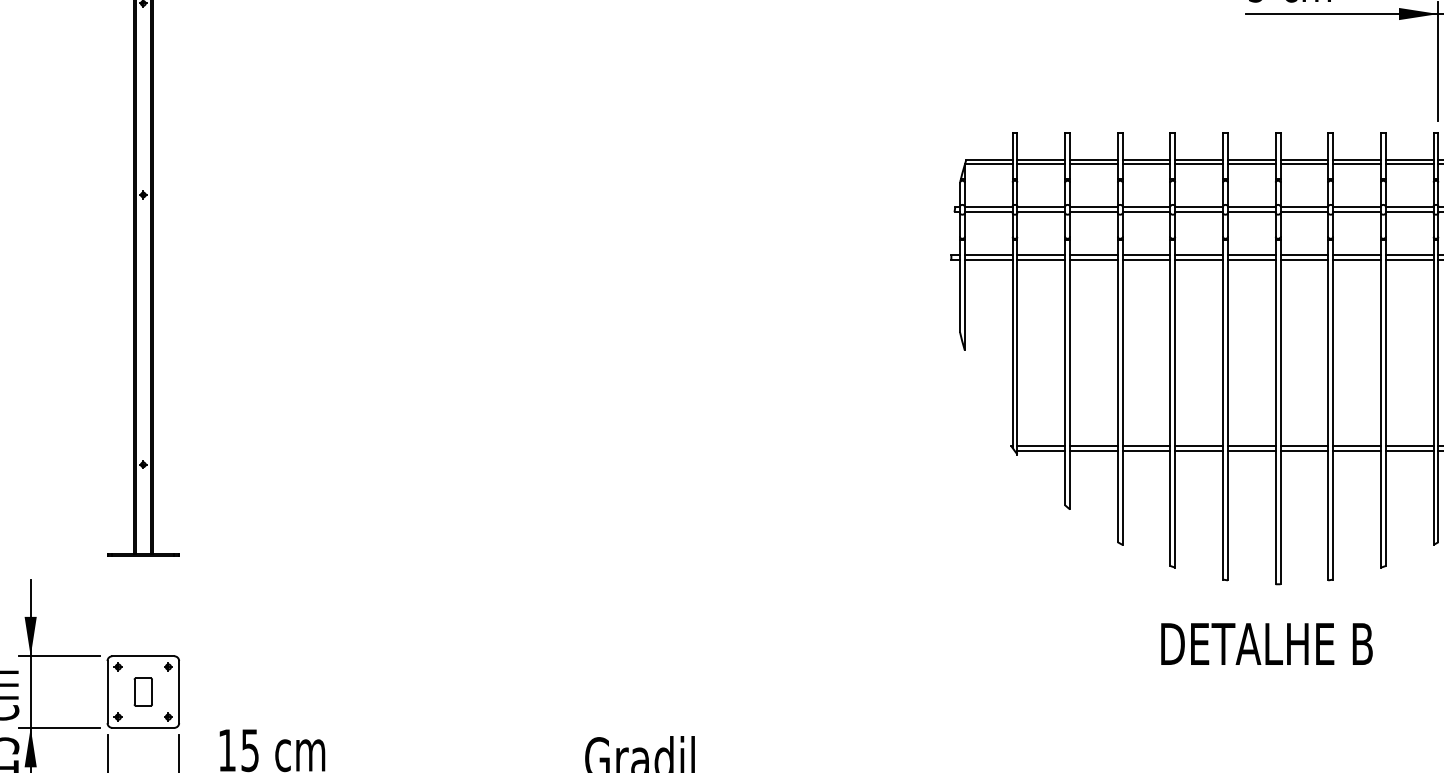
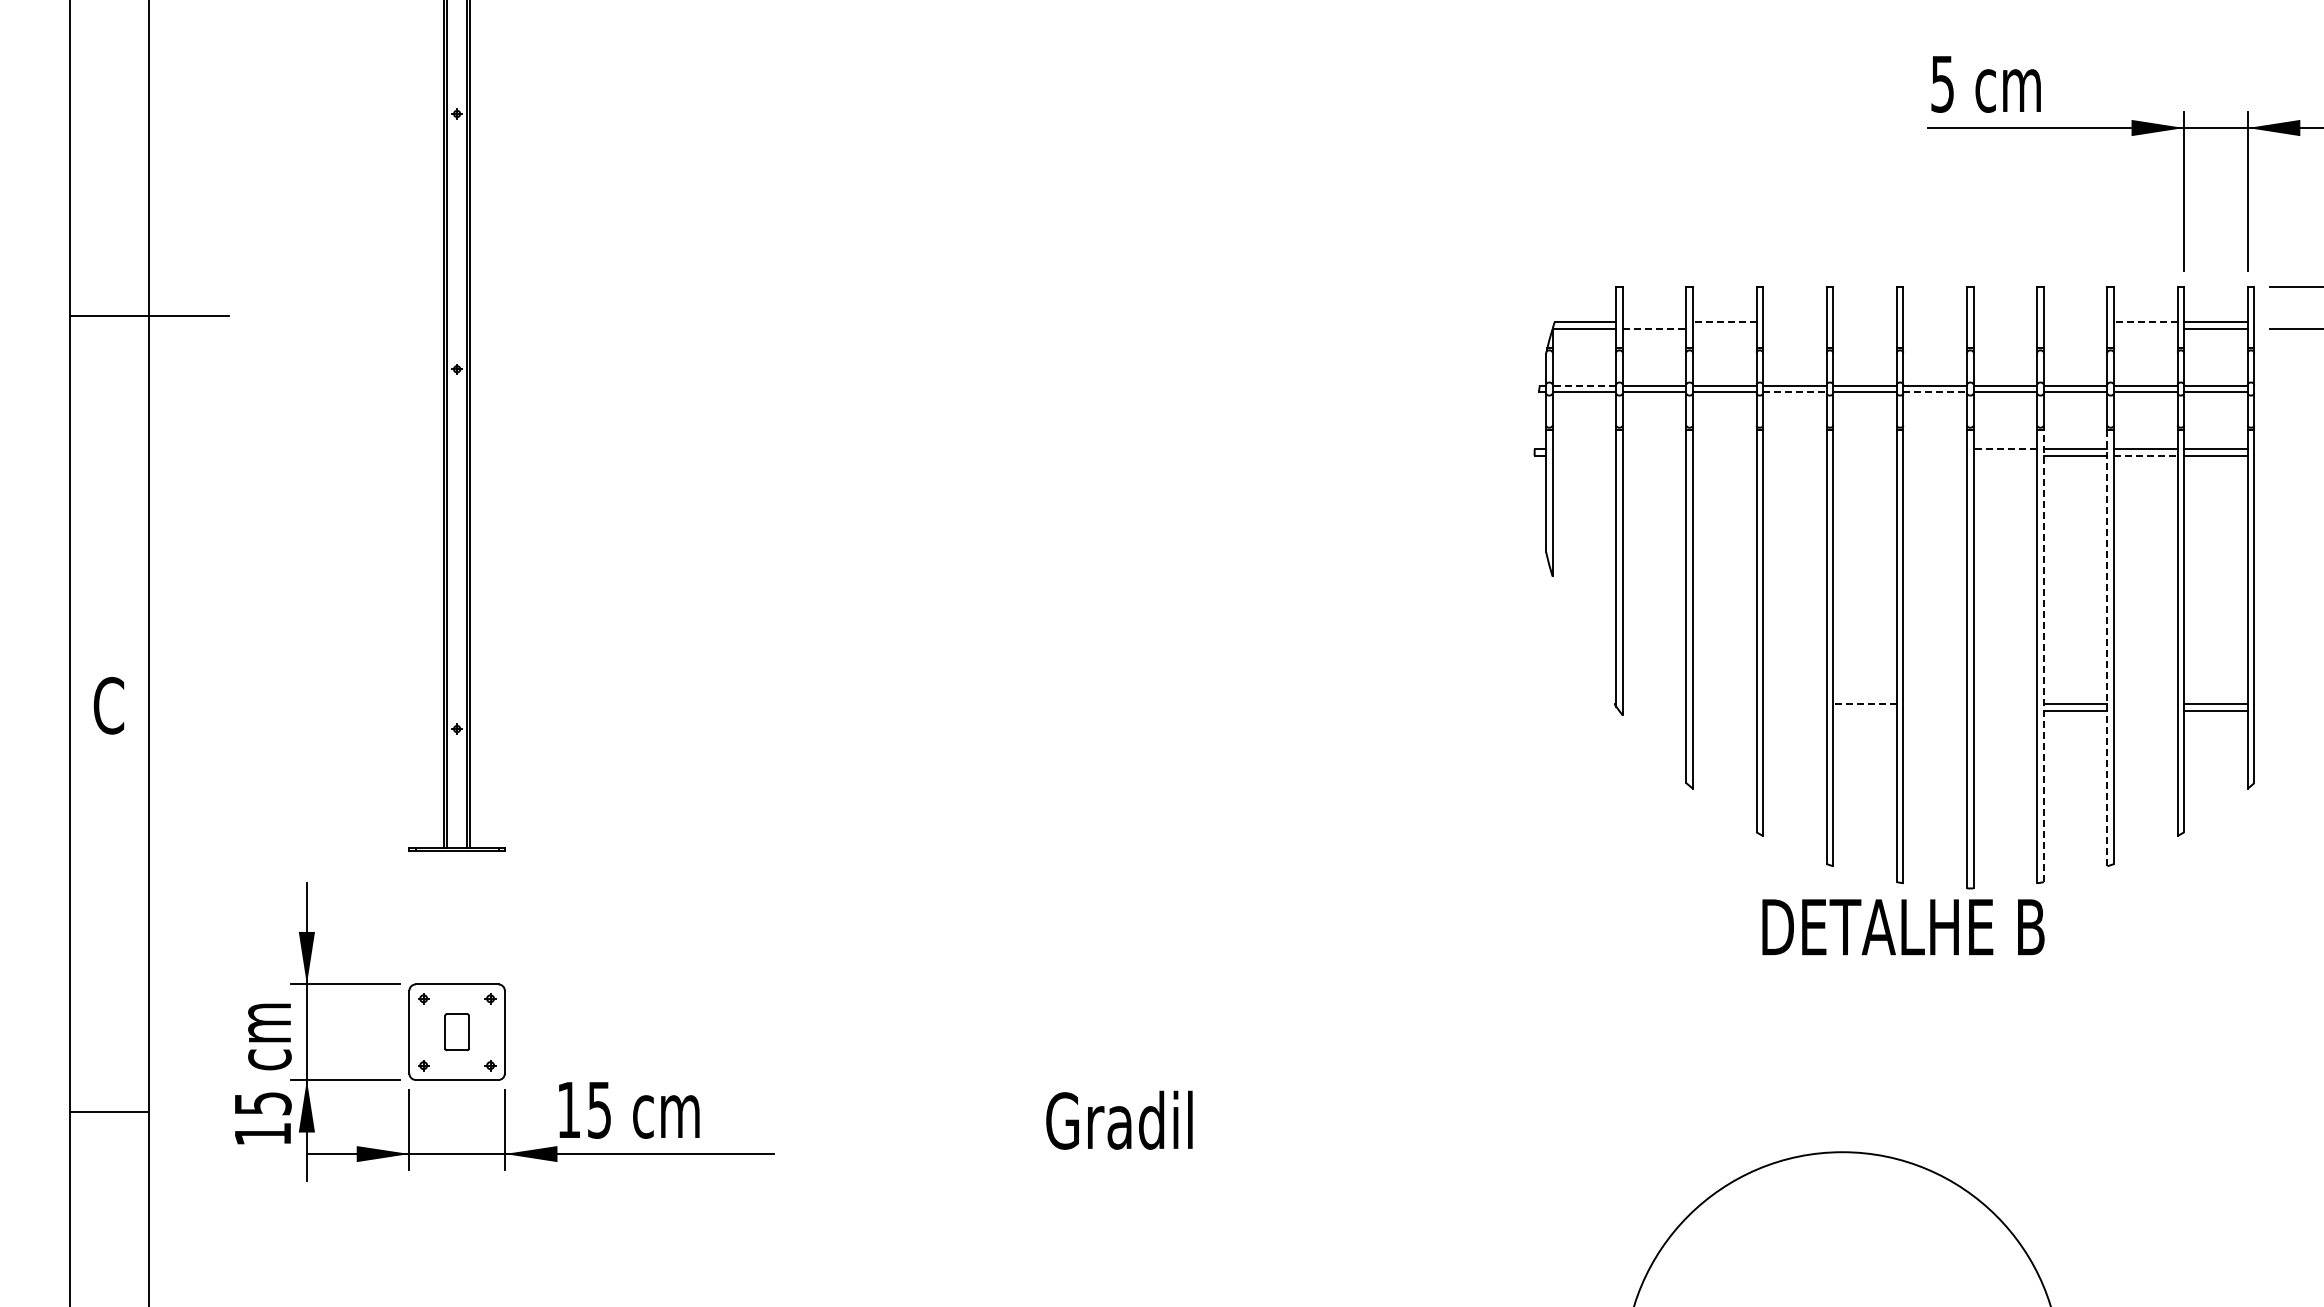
line: (1041, 159) -> (1654, 322), removed
line: (1093, 159) -> (1724, 322), solid -> dashed
line: (1146, 159) -> (1794, 322), removed
line: (1198, 159) -> (1864, 322), removed
line: (1251, 159) -> (1935, 322), removed
line: (1304, 159) -> (2005, 322), removed
line: (1356, 159) -> (2075, 322), removed
line: (1409, 159) -> (2145, 322), solid -> dashed
line: (1041, 164) -> (1654, 328), solid -> dashed
line: (1093, 164) -> (1724, 328), removed
line: (1146, 164) -> (1794, 328), removed
line: (1198, 164) -> (1864, 328), removed
line: (1251, 164) -> (1935, 328), removed
line: (1304, 164) -> (2005, 328), removed
line: (1356, 164) -> (2075, 328), removed
line: (1409, 164) -> (2145, 328), removed
line: (988, 207) -> (1584, 385), solid -> dashed
line: (1146, 212) -> (1794, 392), solid -> dashed
line: (1251, 212) -> (1935, 392), solid -> dashed
line: (988, 255) -> (1584, 449), removed
line: (1041, 255) -> (1654, 449), removed
line: (1093, 255) -> (1724, 449), removed
line: (1146, 255) -> (1794, 449), removed
line: (1198, 255) -> (1864, 449), removed
line: (1251, 255) -> (1935, 449), removed
line: (1304, 255) -> (2005, 449), solid -> dashed
line: (988, 259) -> (1584, 455), removed
line: (1041, 259) -> (1654, 455), removed
line: (1093, 259) -> (1724, 455), removed
line: (1146, 259) -> (1794, 455), removed
line: (1198, 259) -> (1864, 455), removed
line: (1251, 259) -> (1935, 455), removed
line: (1304, 259) -> (2005, 455), removed
line: (1409, 259) -> (2145, 455), solid -> dashed
line: (1380, 404) -> (2107, 648), solid -> dashed
line: (1332, 409) -> (2043, 655), solid -> dashed
line: (1041, 446) -> (1654, 704), removed
line: (1093, 446) -> (1724, 704), removed
line: (1146, 446) -> (1794, 704), removed
line: (1199, 446) -> (1865, 704), solid -> dashed
line: (1251, 446) -> (1935, 704), removed
line: (1304, 446) -> (2005, 704), removed
line: (1409, 446) -> (2145, 704), removed
line: (1041, 450) -> (1654, 710), removed
line: (1093, 450) -> (1724, 710), removed
line: (1146, 450) -> (1794, 710), removed
line: (1198, 450) -> (1864, 710), removed
line: (1251, 450) -> (1935, 710), removed
line: (1304, 450) -> (2005, 710), removed
line: (1409, 450) -> (2145, 710), removed
text: (1266, 644) -> (1903, 927), moved

